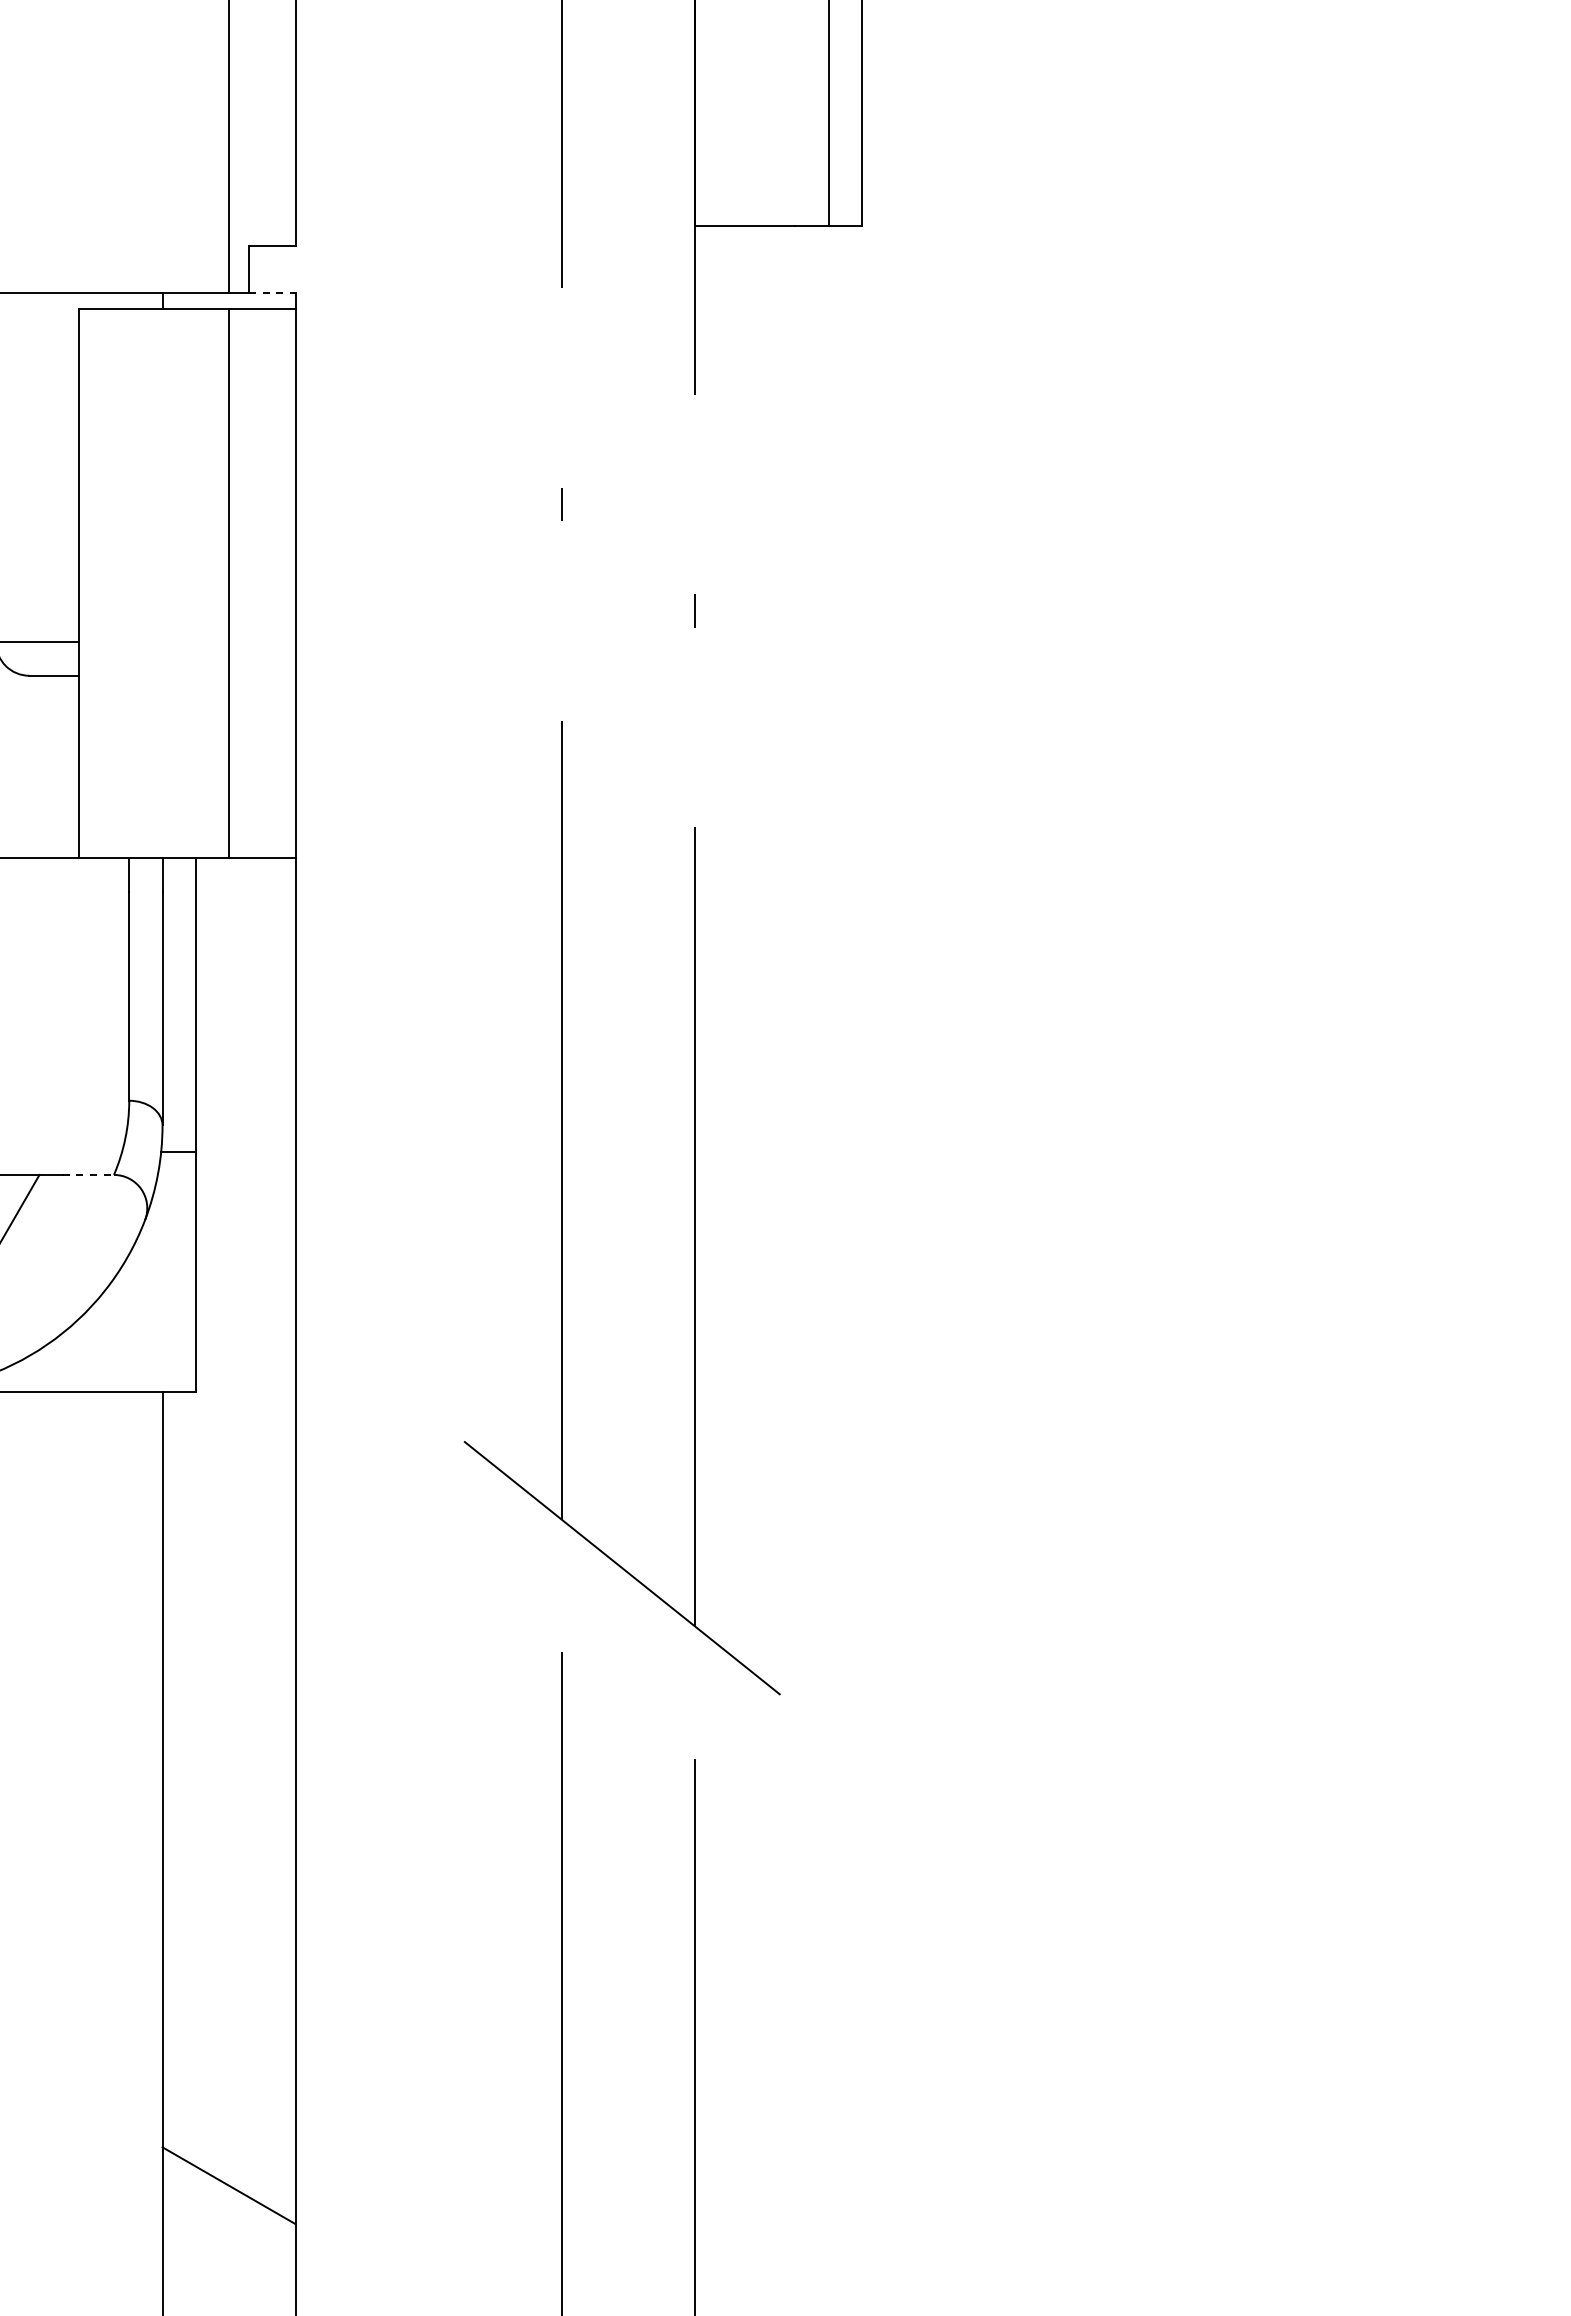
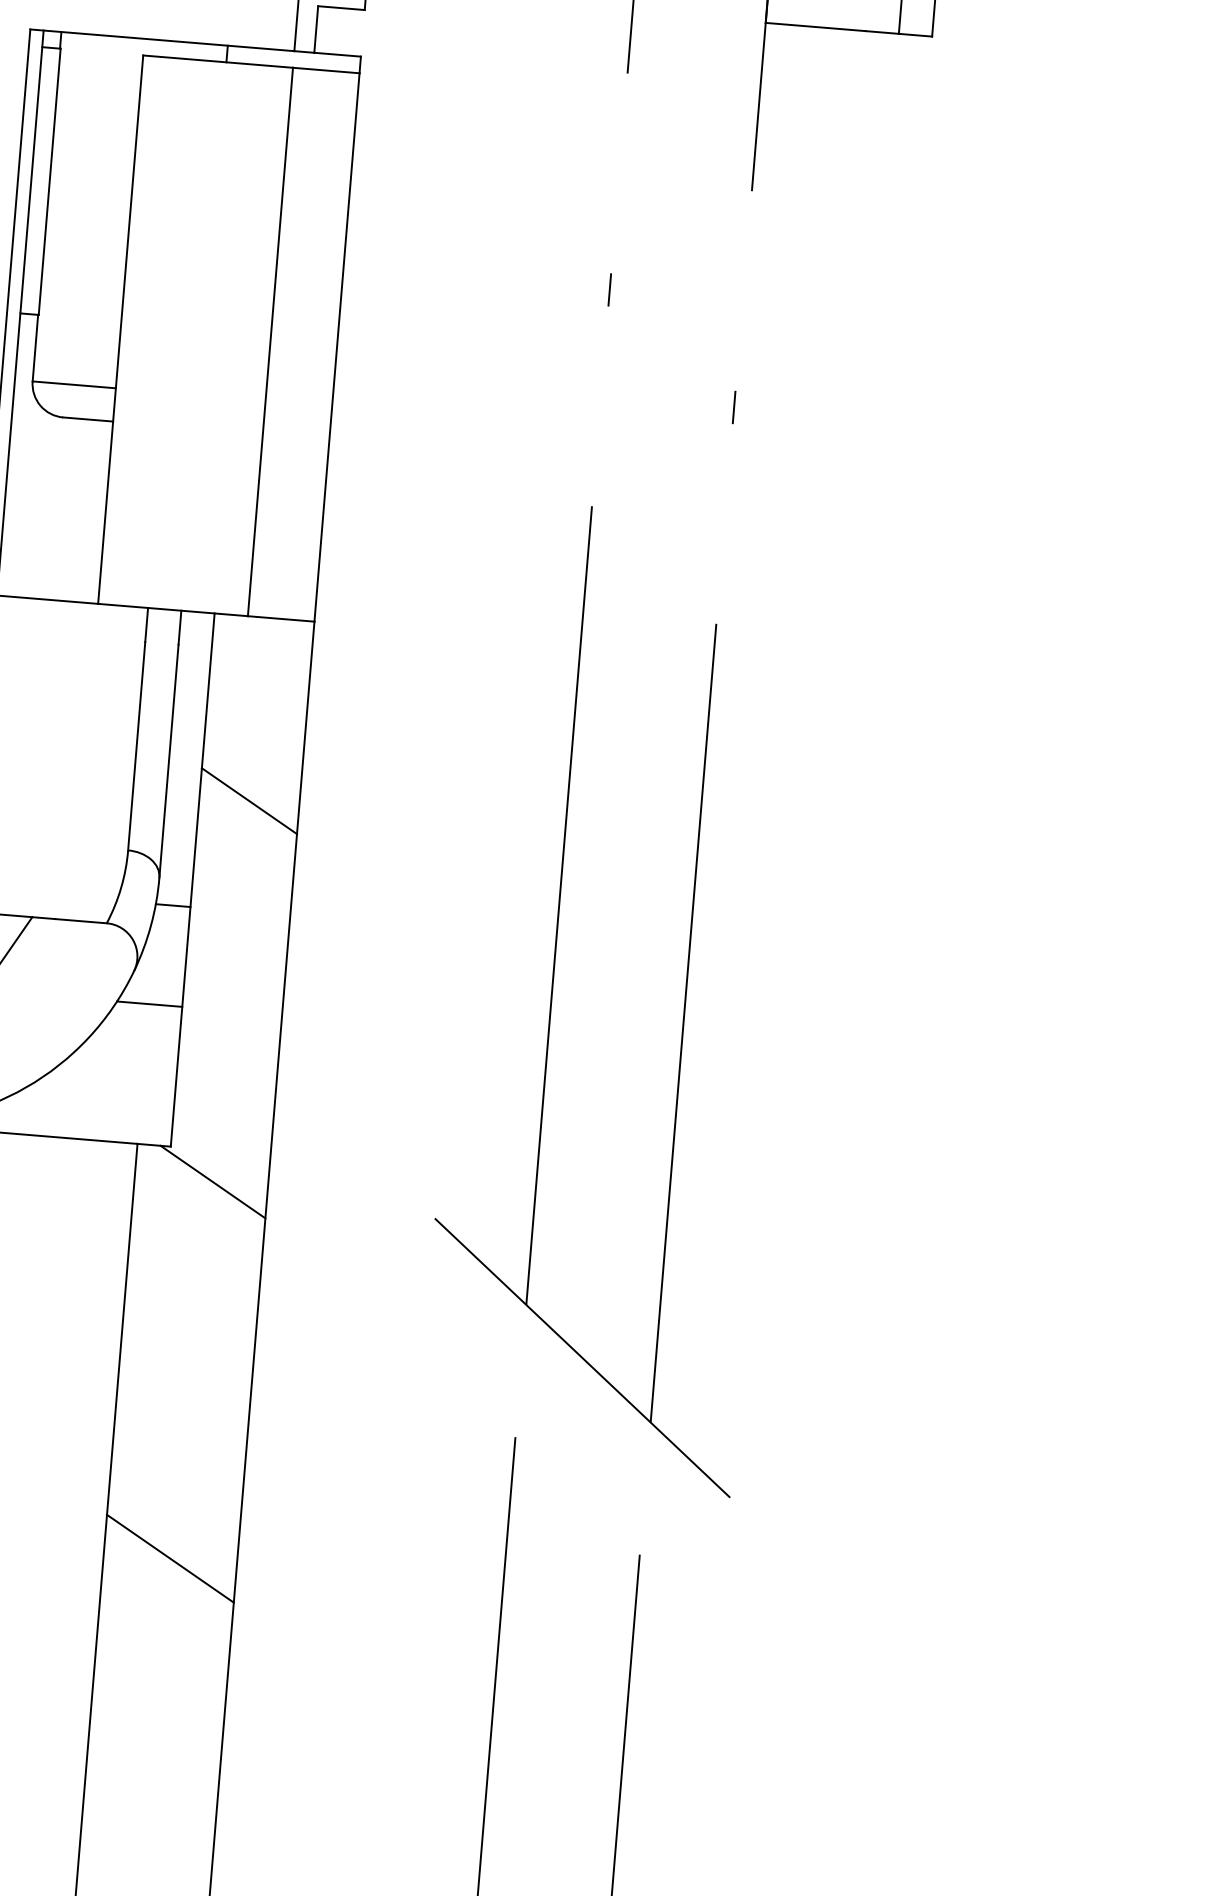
line: (272, 292) -> (337, 54), dashed -> solid
line: (245, 1041) -> (249, 800), added
line: (88, 1174) -> (81, 920), dashed -> solid
line: (162, 1251) -> (148, 1003), added
line: (240, 1423) -> (212, 1182), added
line: (228, 1800) -> (169, 1557), added

